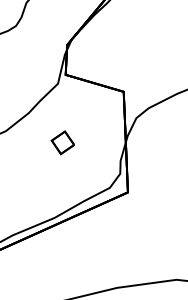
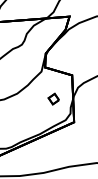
part: (62, 141) -> (53, 98), moved

